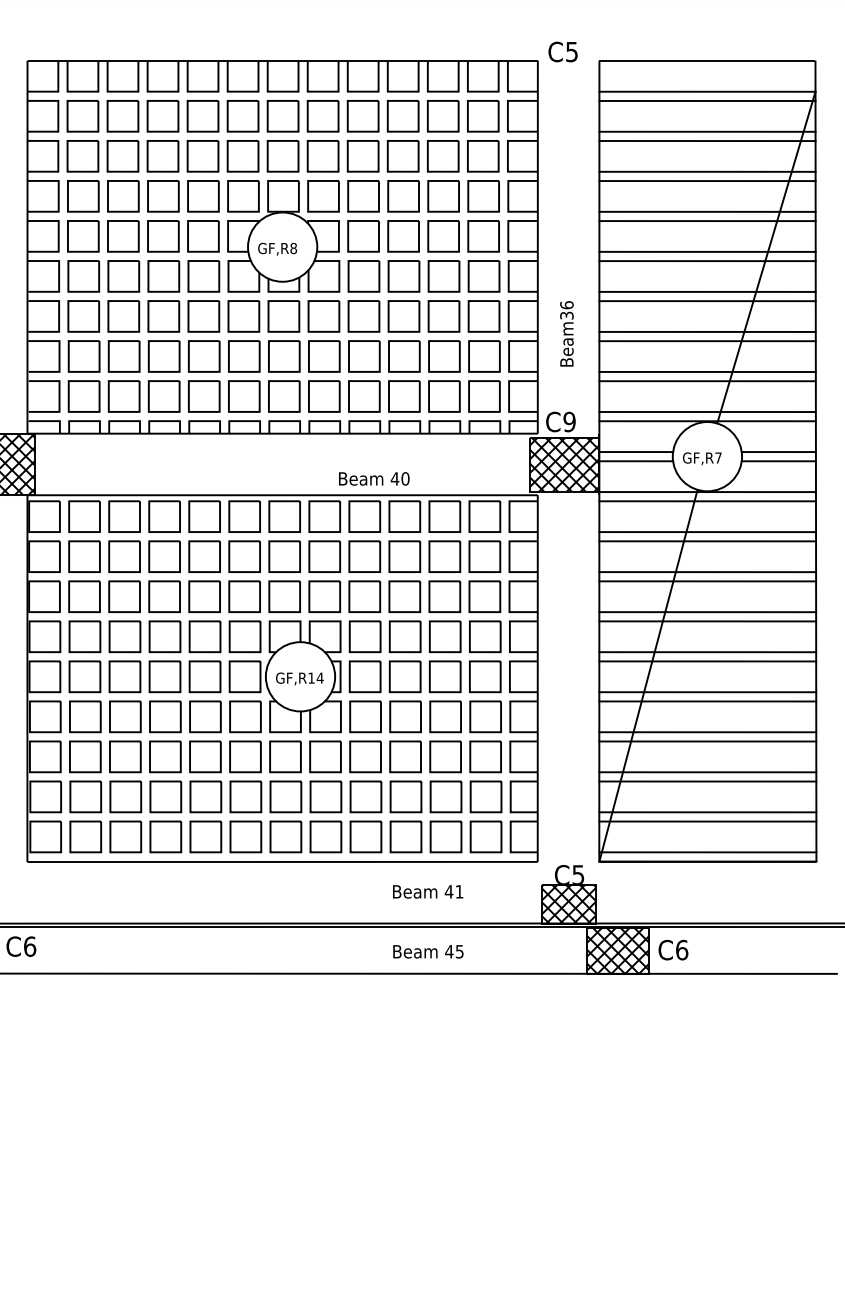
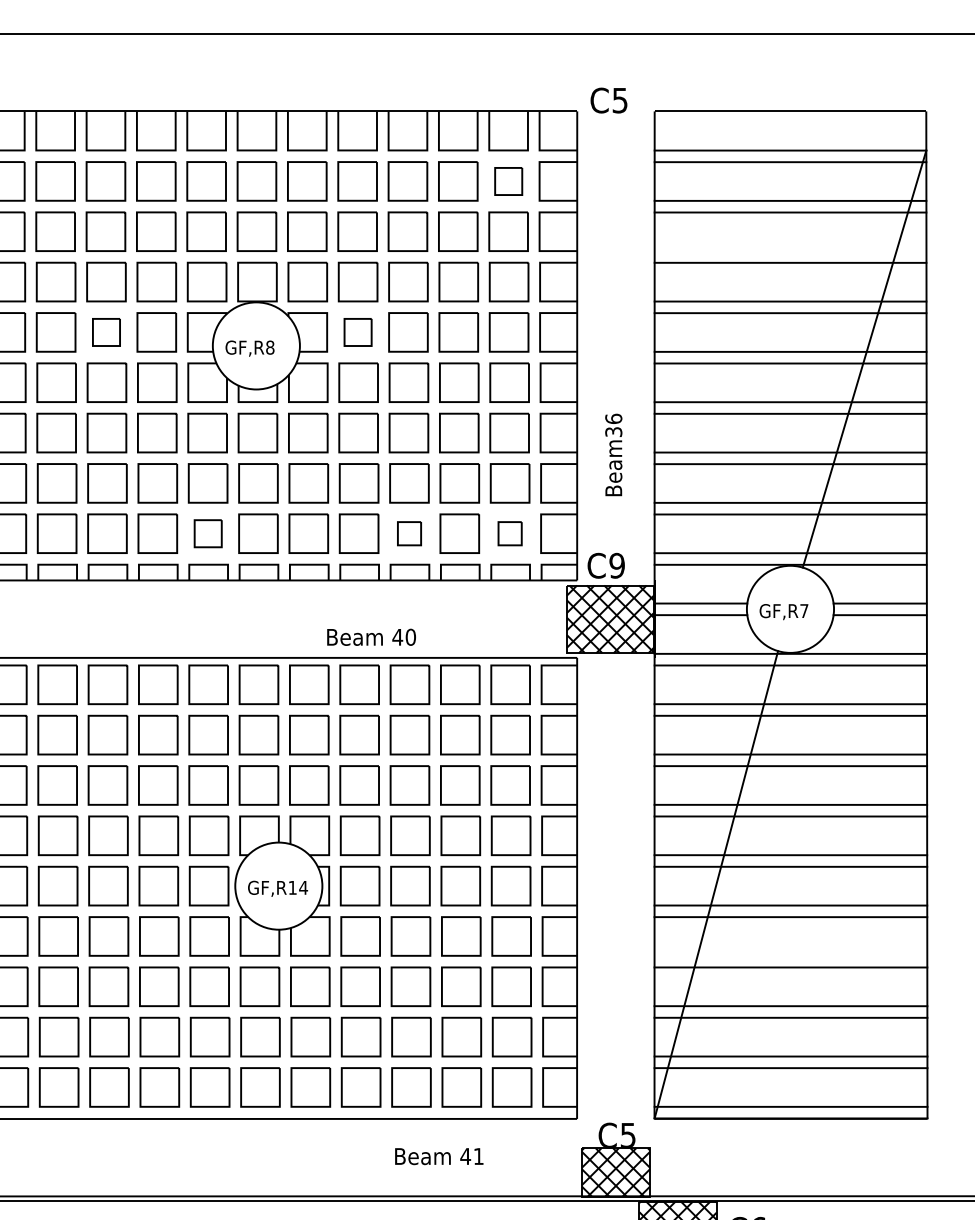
part: (483, 116) -> (508, 181), size x0.7
line: (707, 171) -> (790, 250), removed
part: (163, 236) -> (106, 332), size x0.7
part: (363, 236) -> (358, 332), size x0.7
part: (244, 396) -> (208, 533), size x0.7
part: (404, 396) -> (409, 533), size x0.6
part: (484, 396) -> (510, 533), size x0.6
line: (707, 732) -> (790, 956), removed

